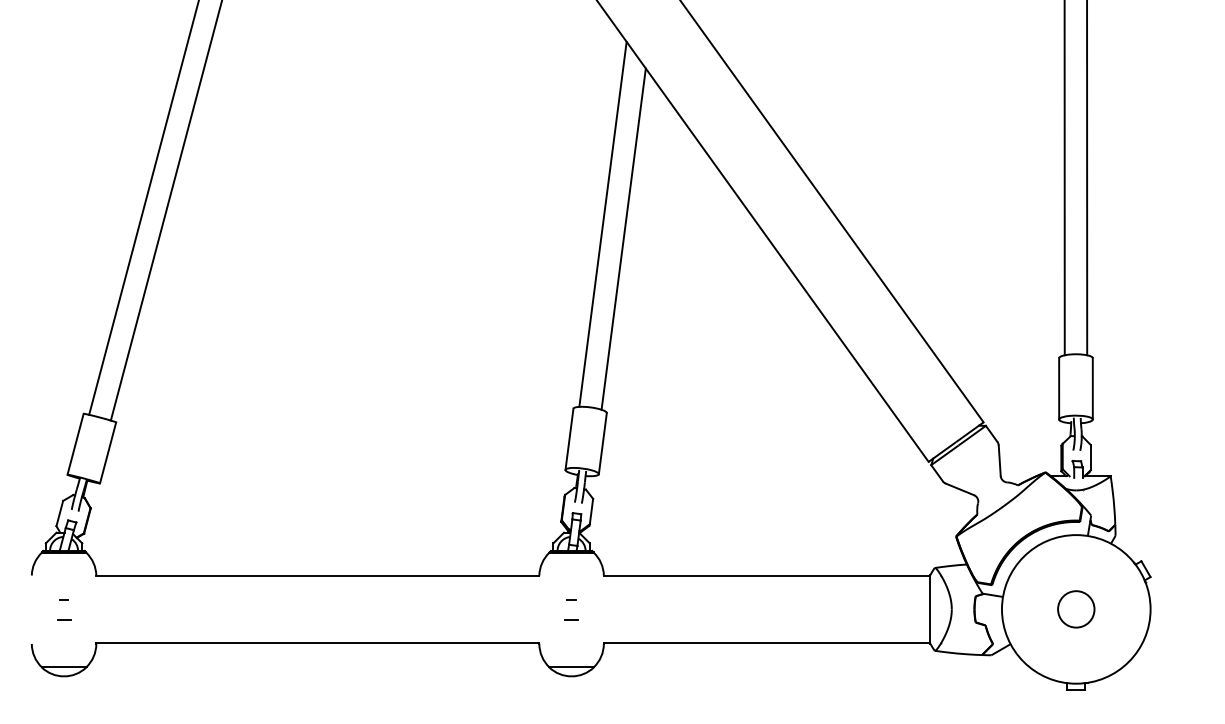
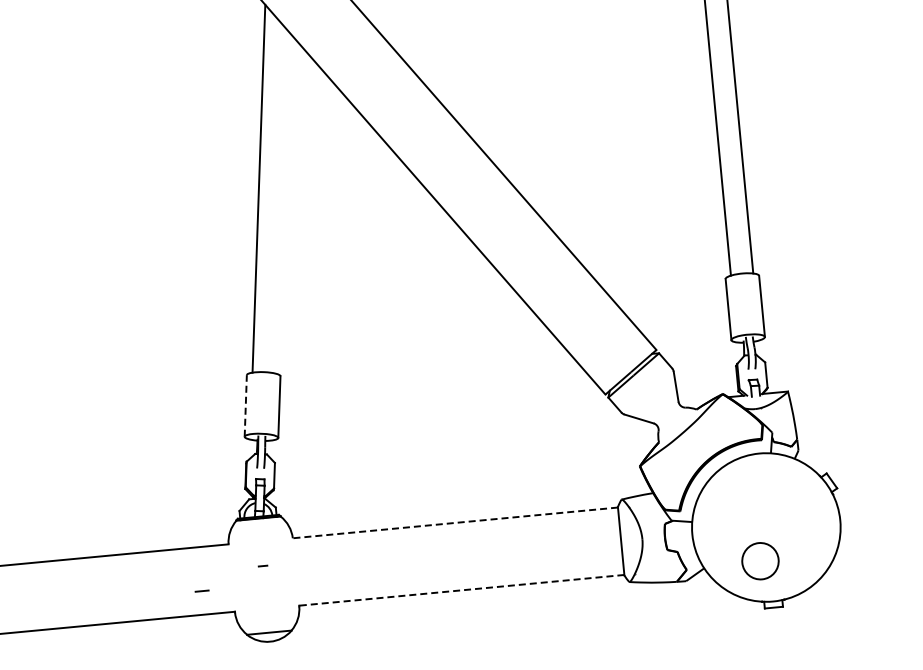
line: (623, 238) -> (280, 200), removed
line: (569, 439) -> (245, 406), solid -> dashed
line: (766, 575) -> (454, 522), solid -> dashed
circle: (1076, 609) -> (760, 561), moved
line: (571, 619) -> (202, 591), moved
line: (766, 643) -> (461, 590), solid -> dashed

